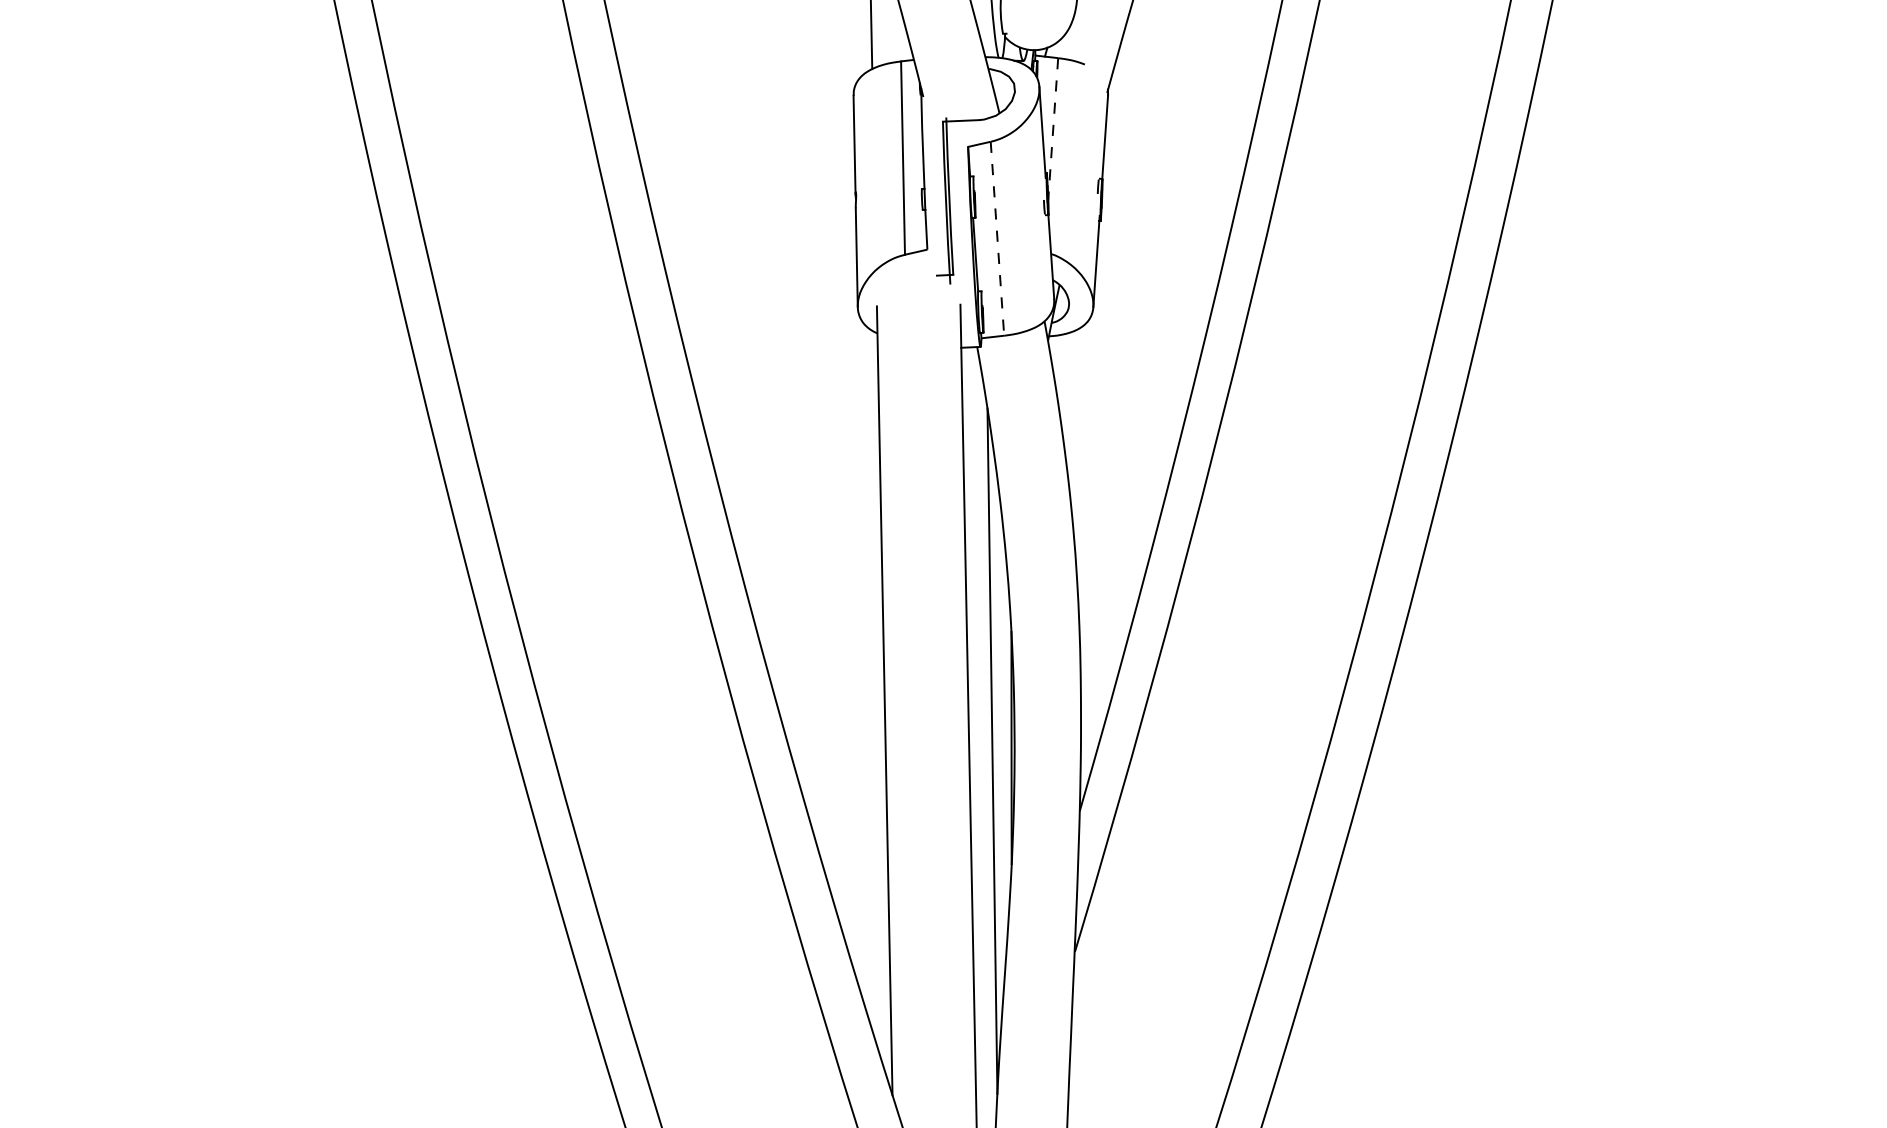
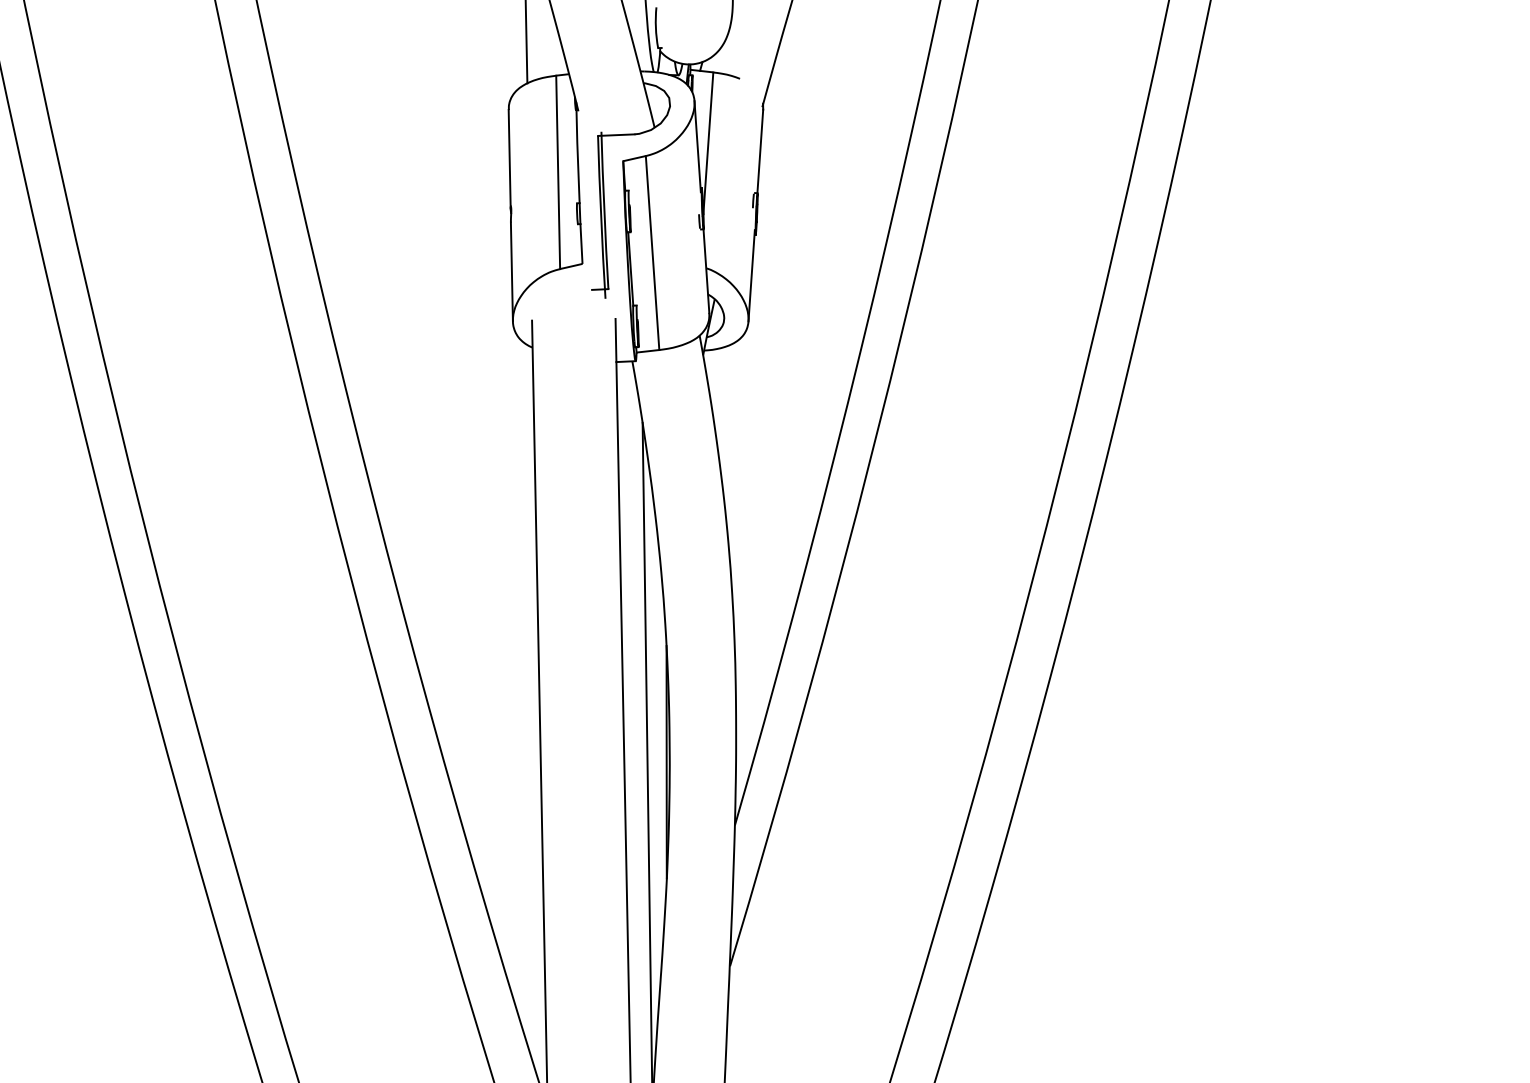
line: (1053, 128) -> (708, 142), dashed -> solid
line: (997, 239) -> (652, 253), dashed -> solid

